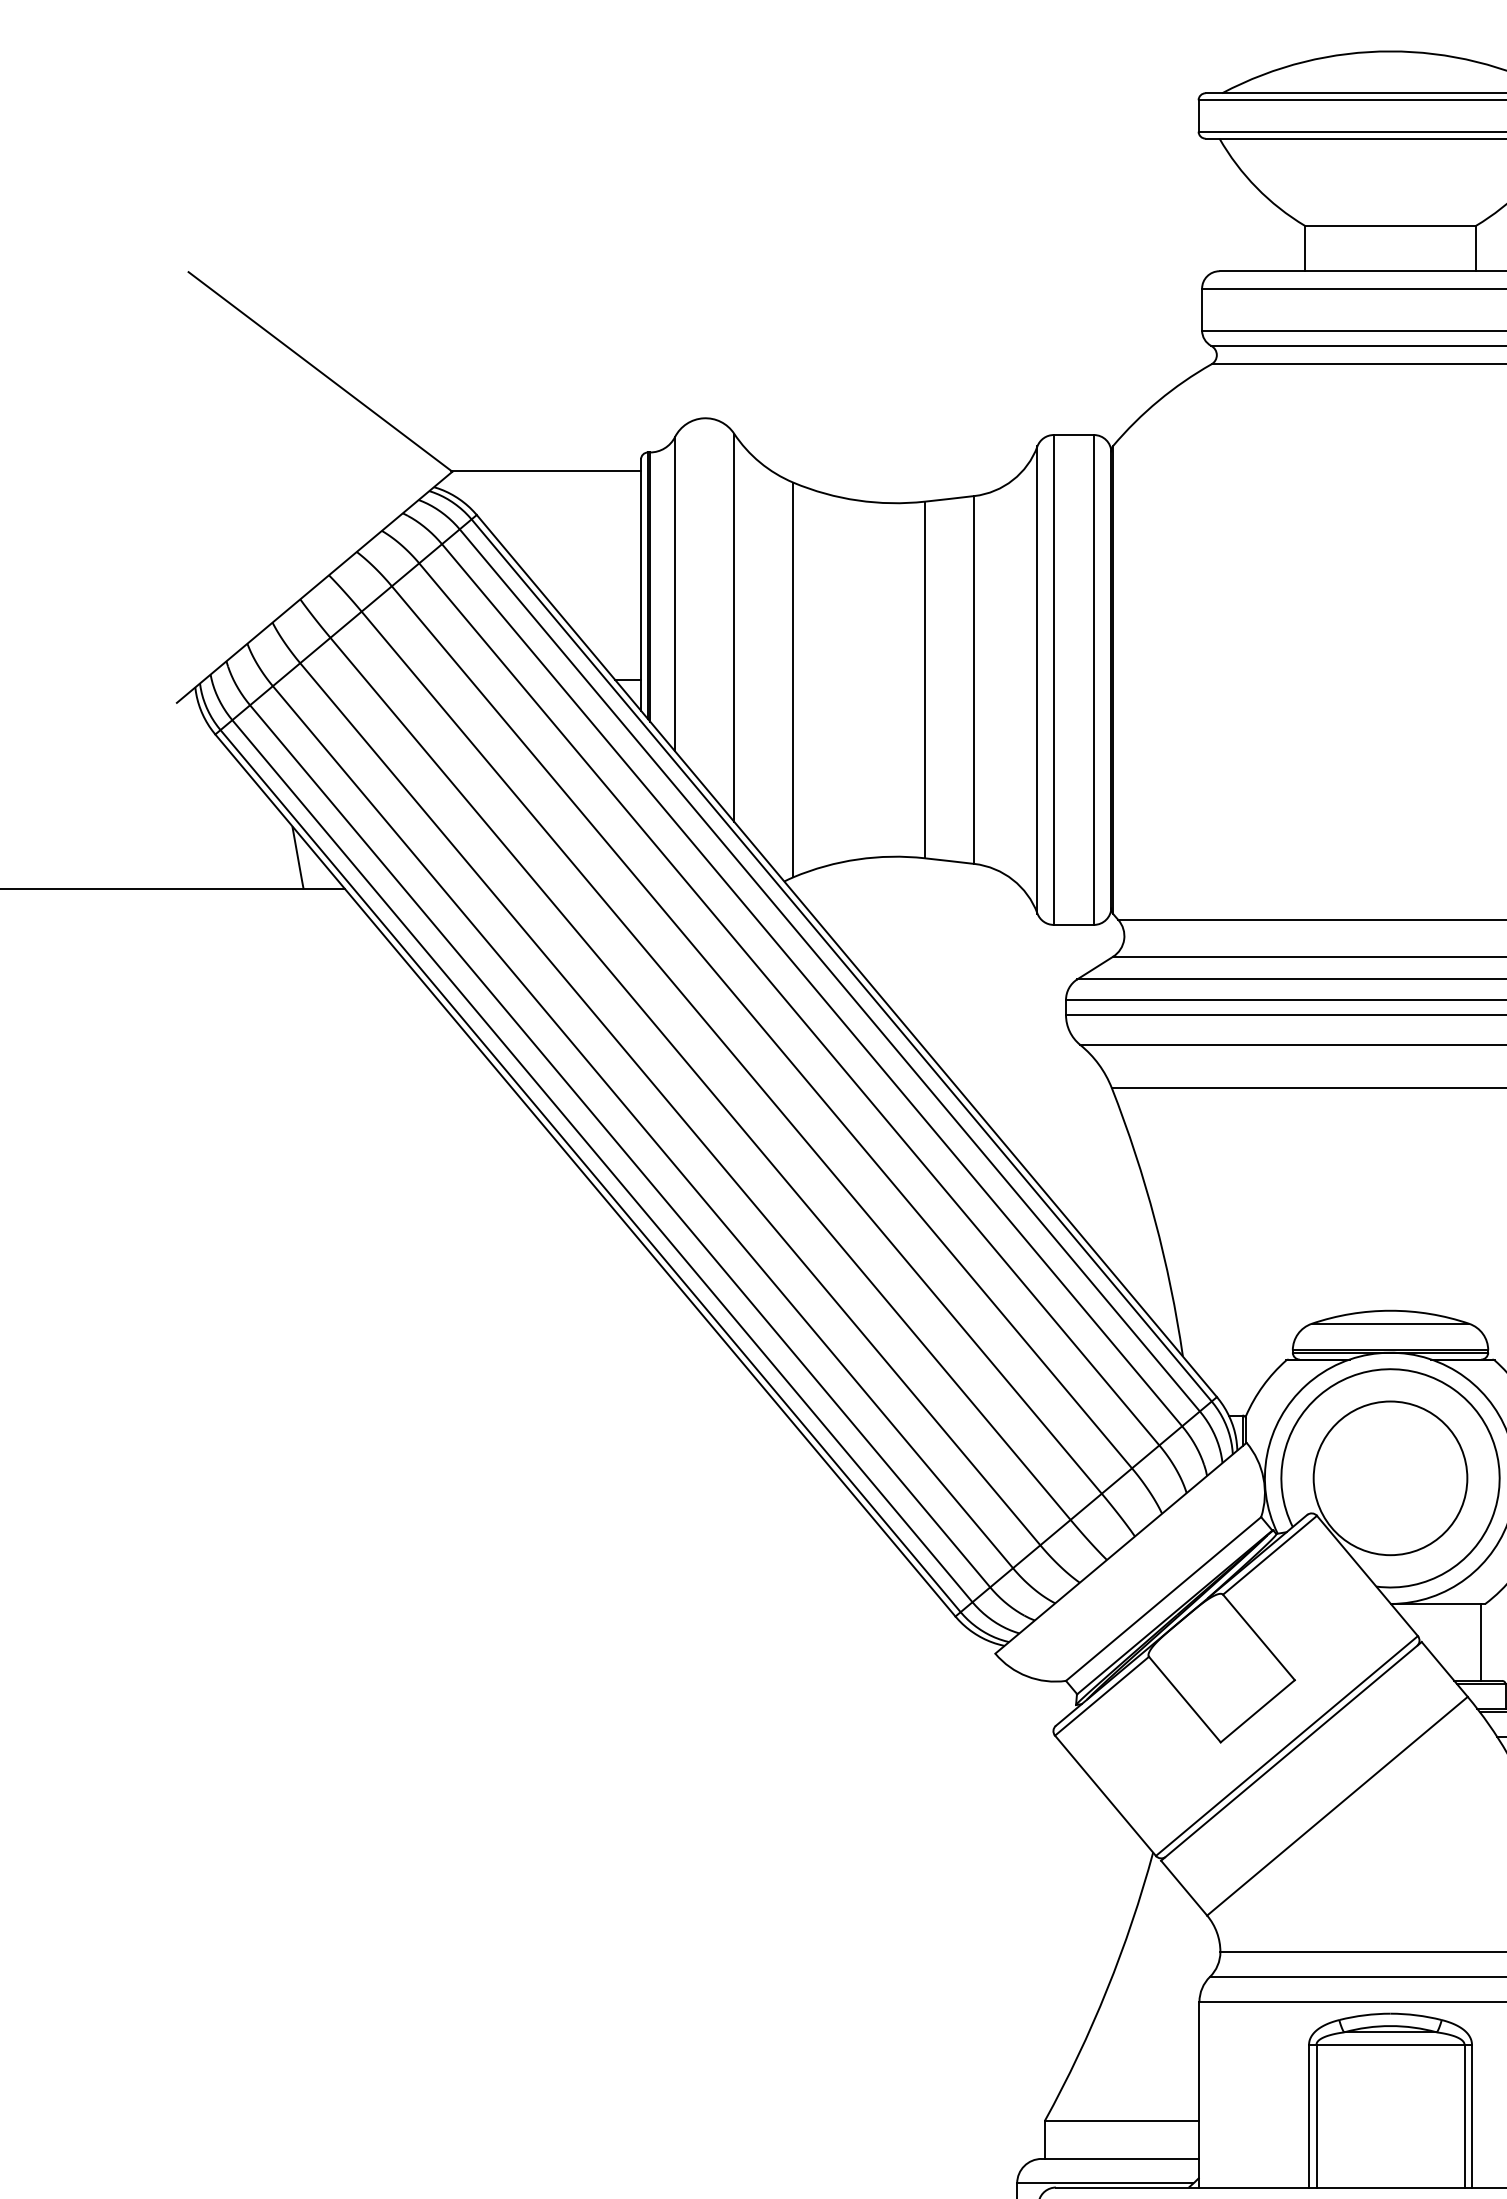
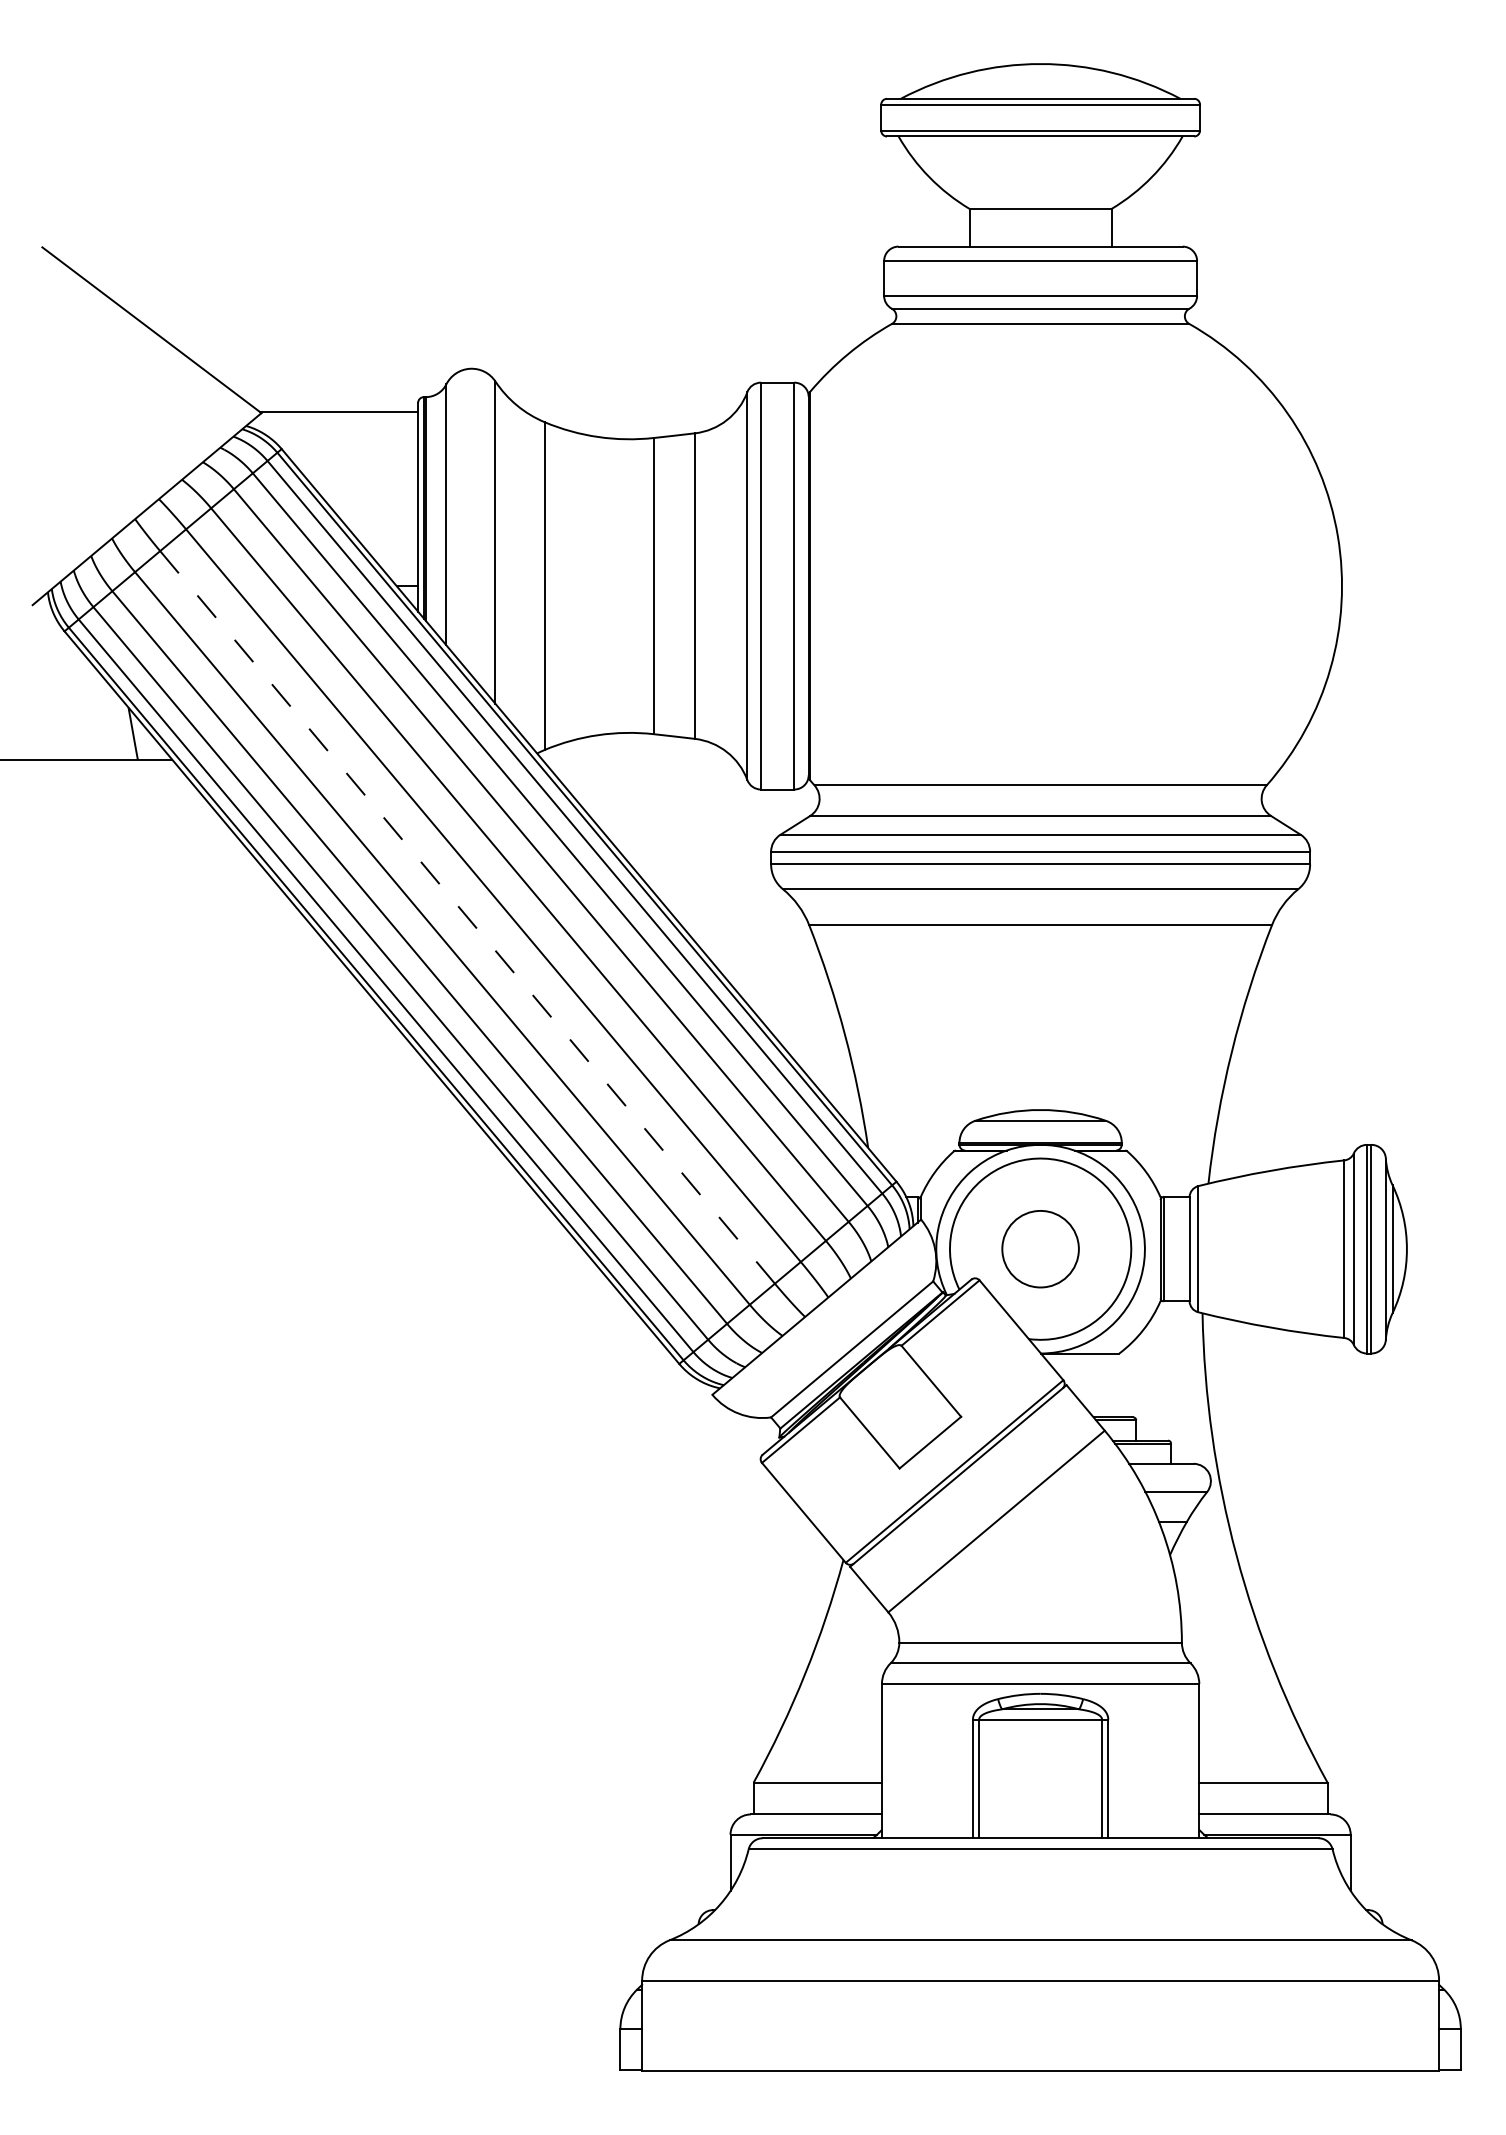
line: (700, 1078) -> (467, 917), solid -> dashed
circle: (1390, 1478) -> (1040, 1249), size x0.6
line: (1480, 1642) -> (1115, 1385), removed

